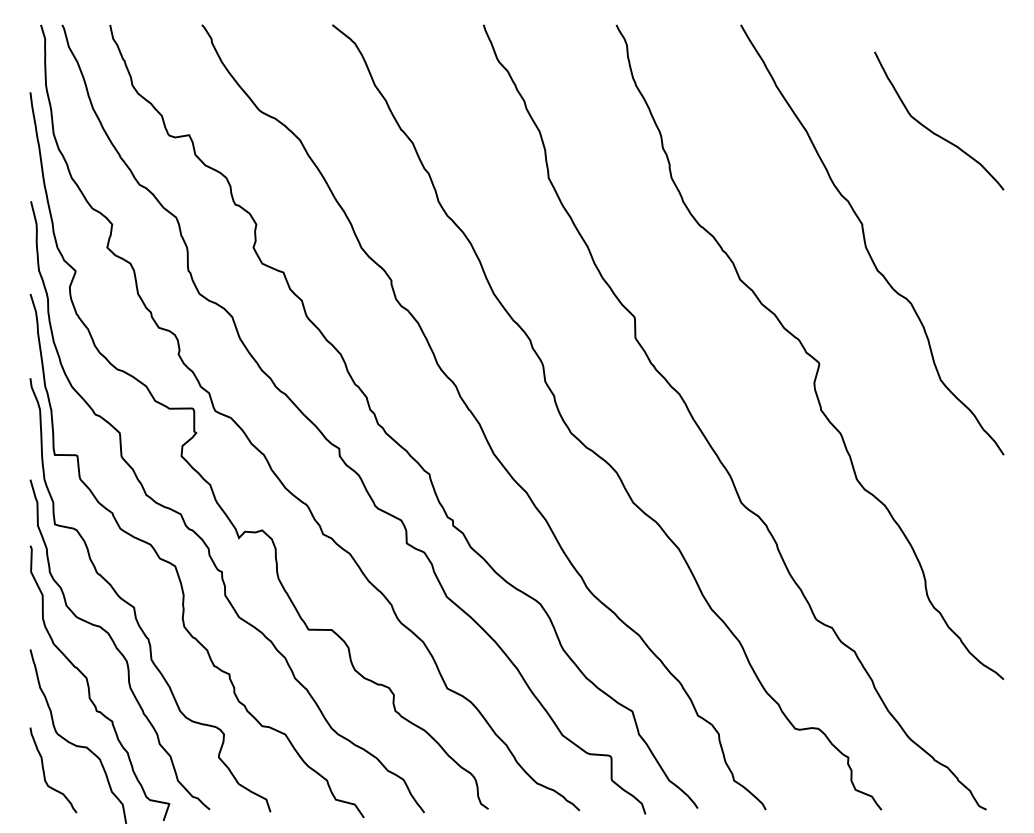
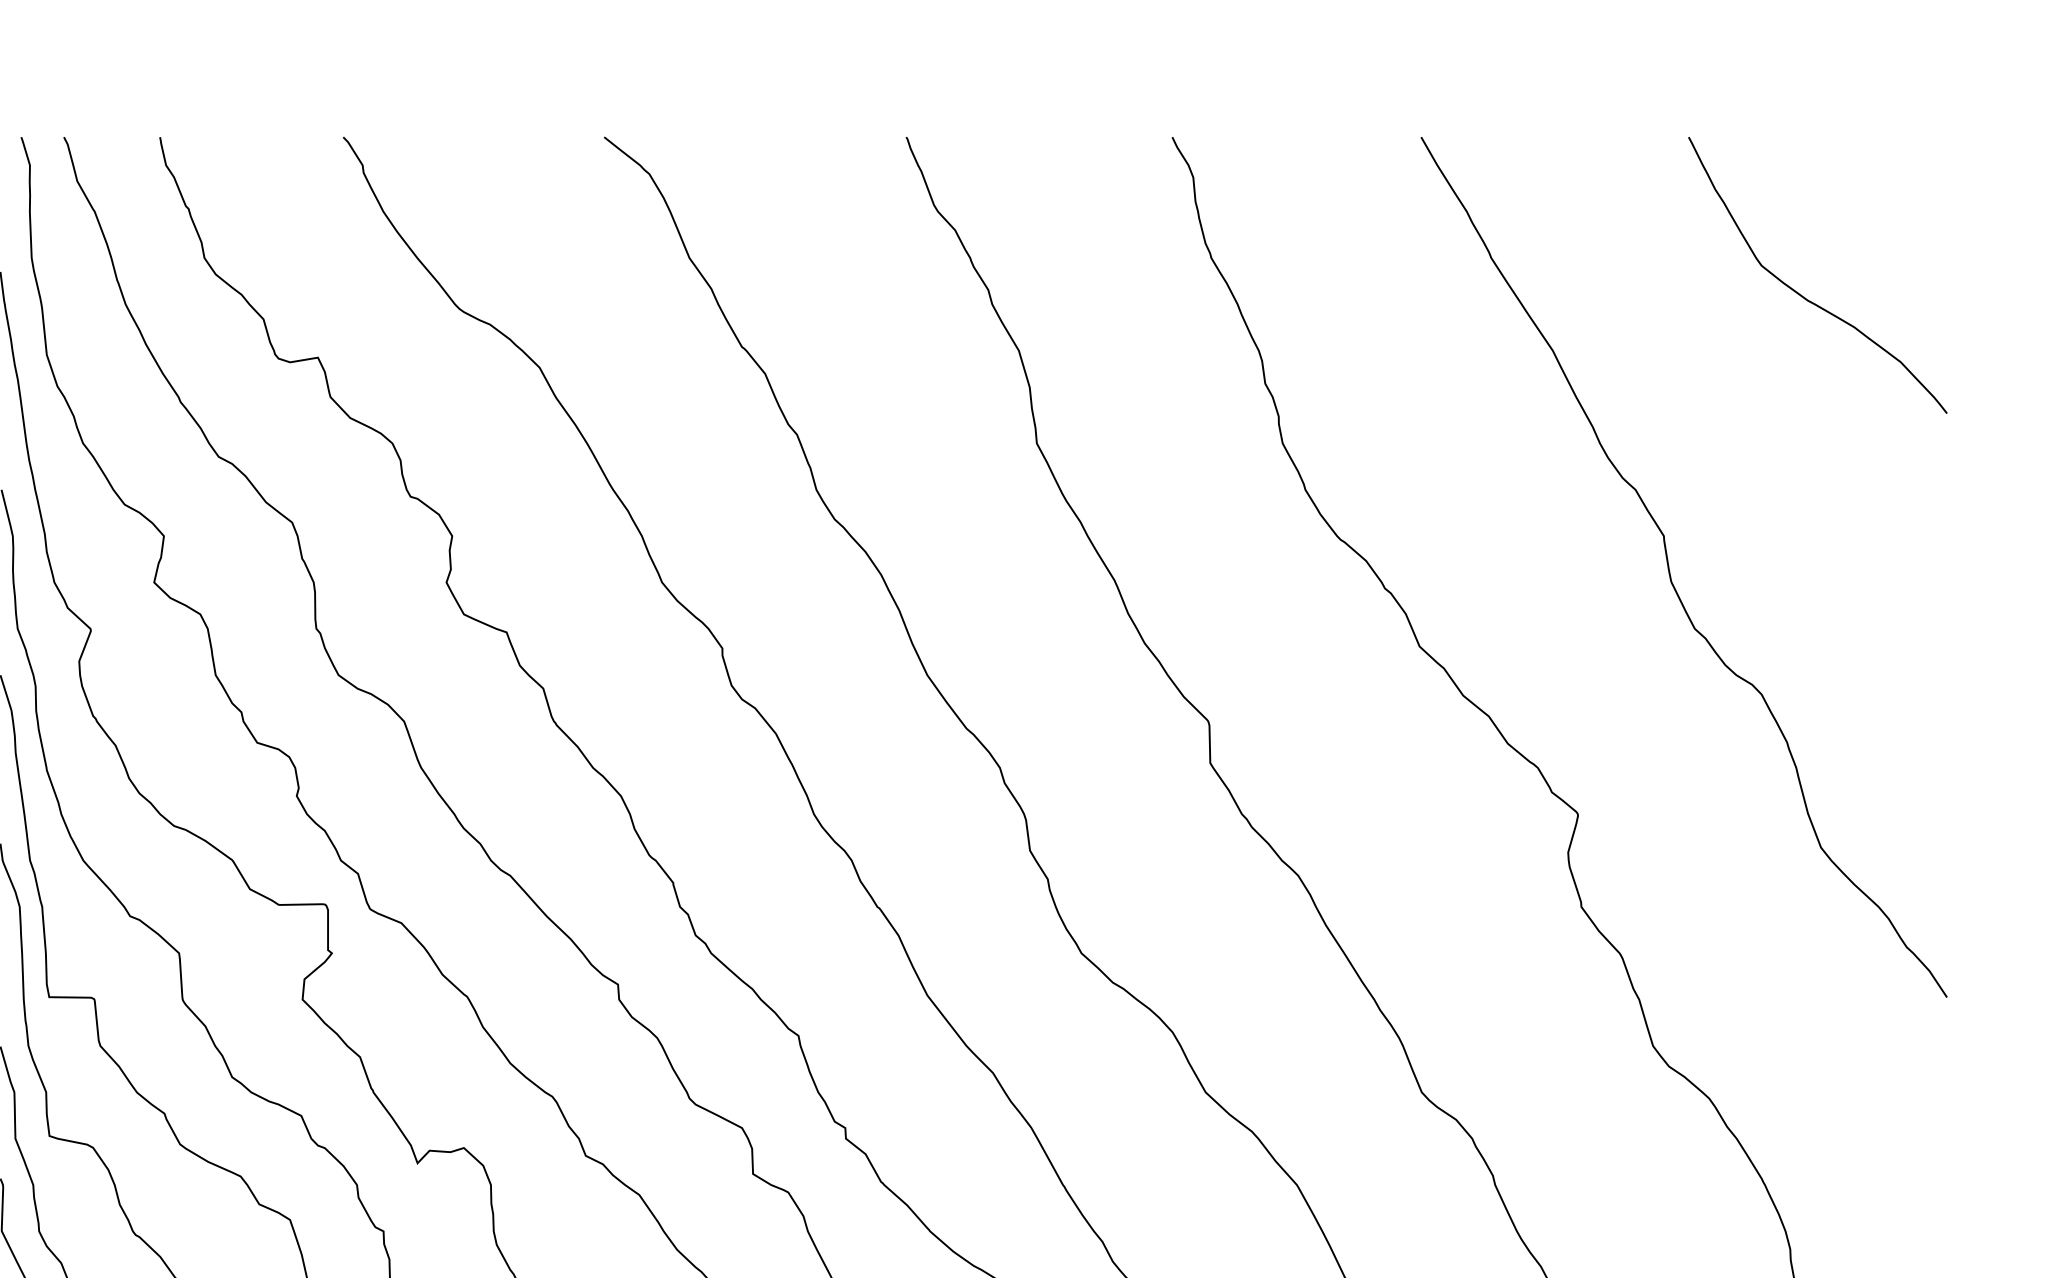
curve: (933, 131) -> (1806, 296), moved

